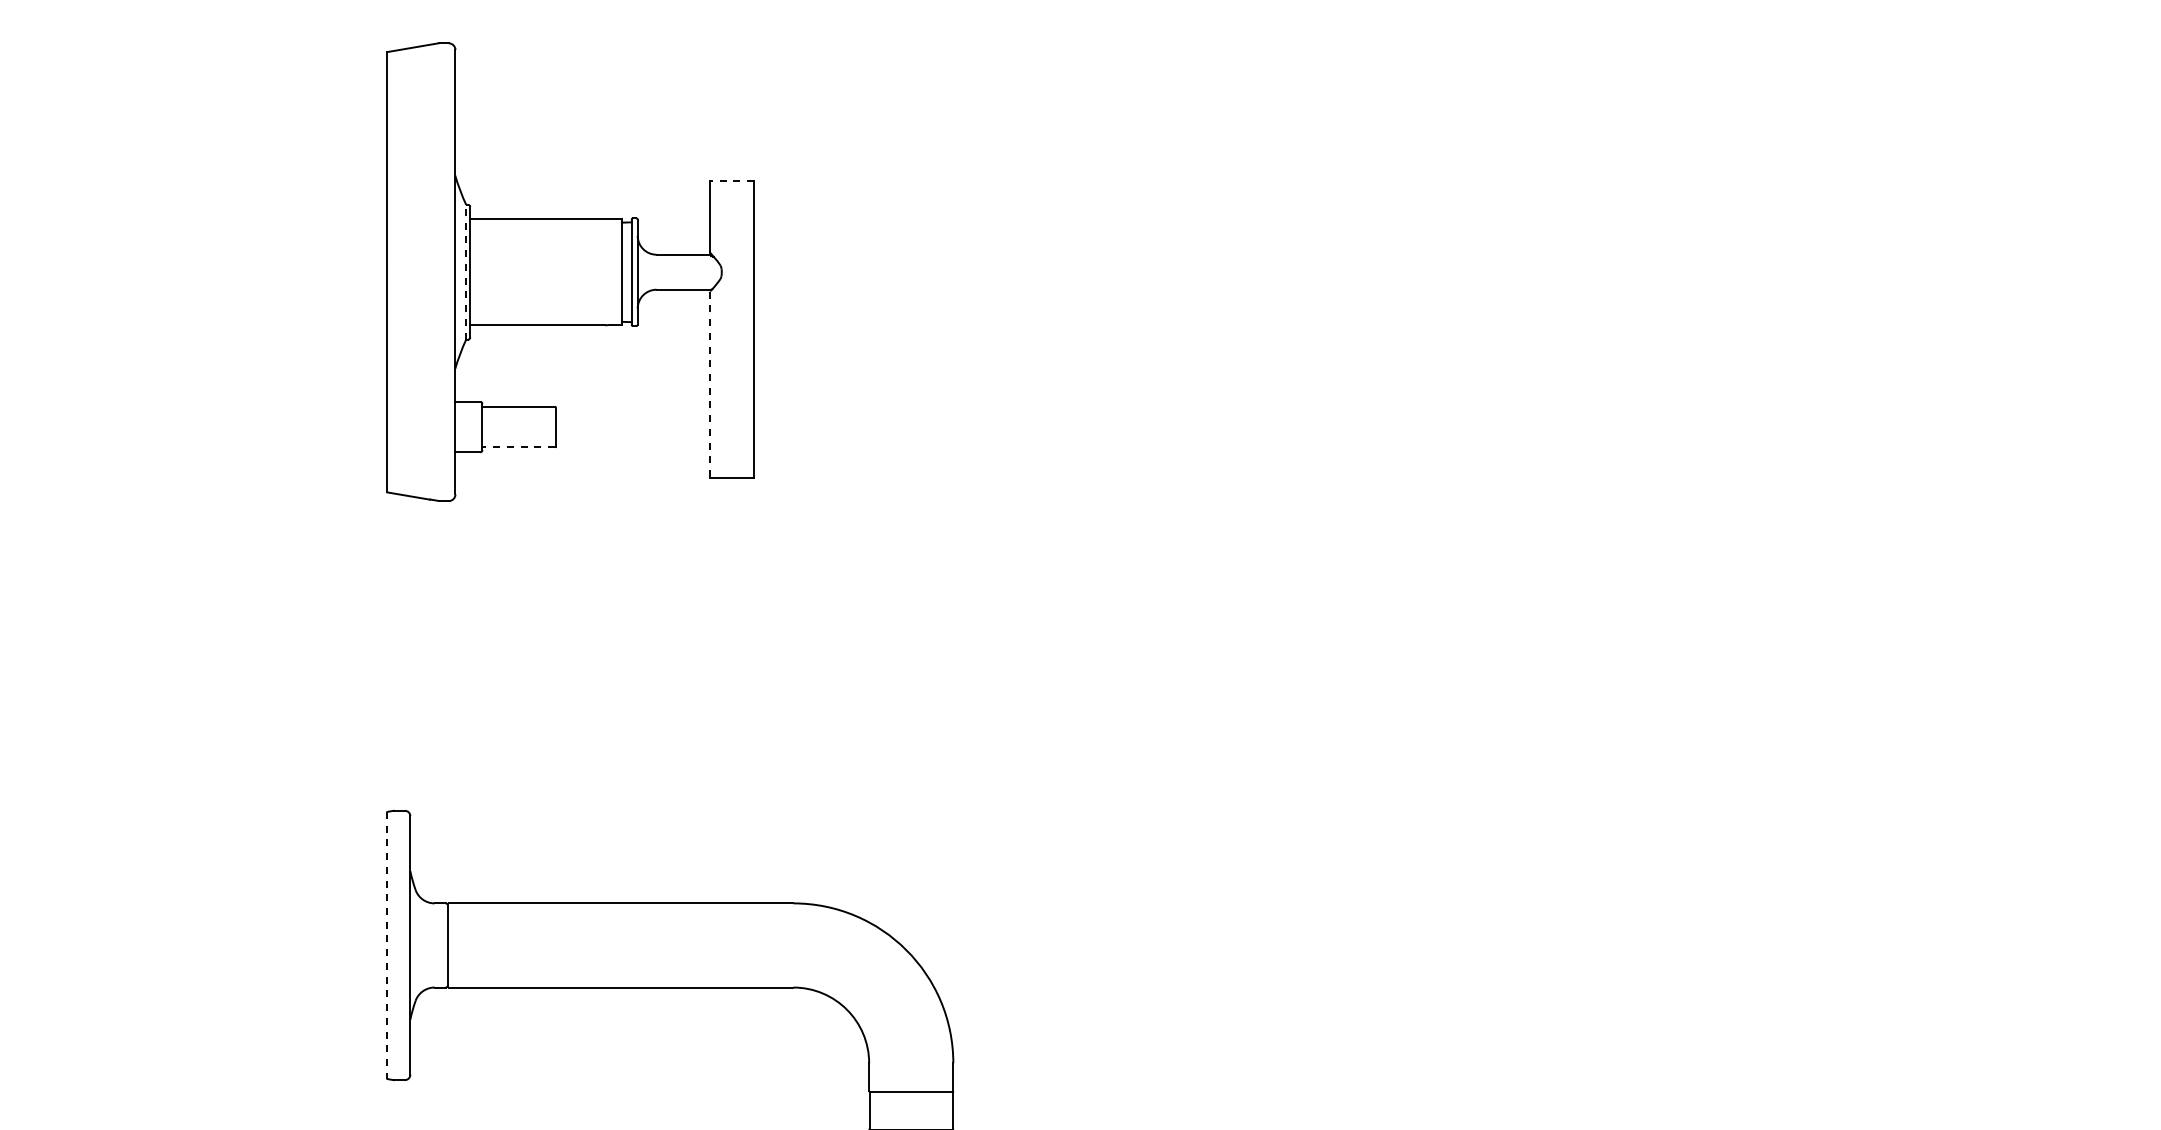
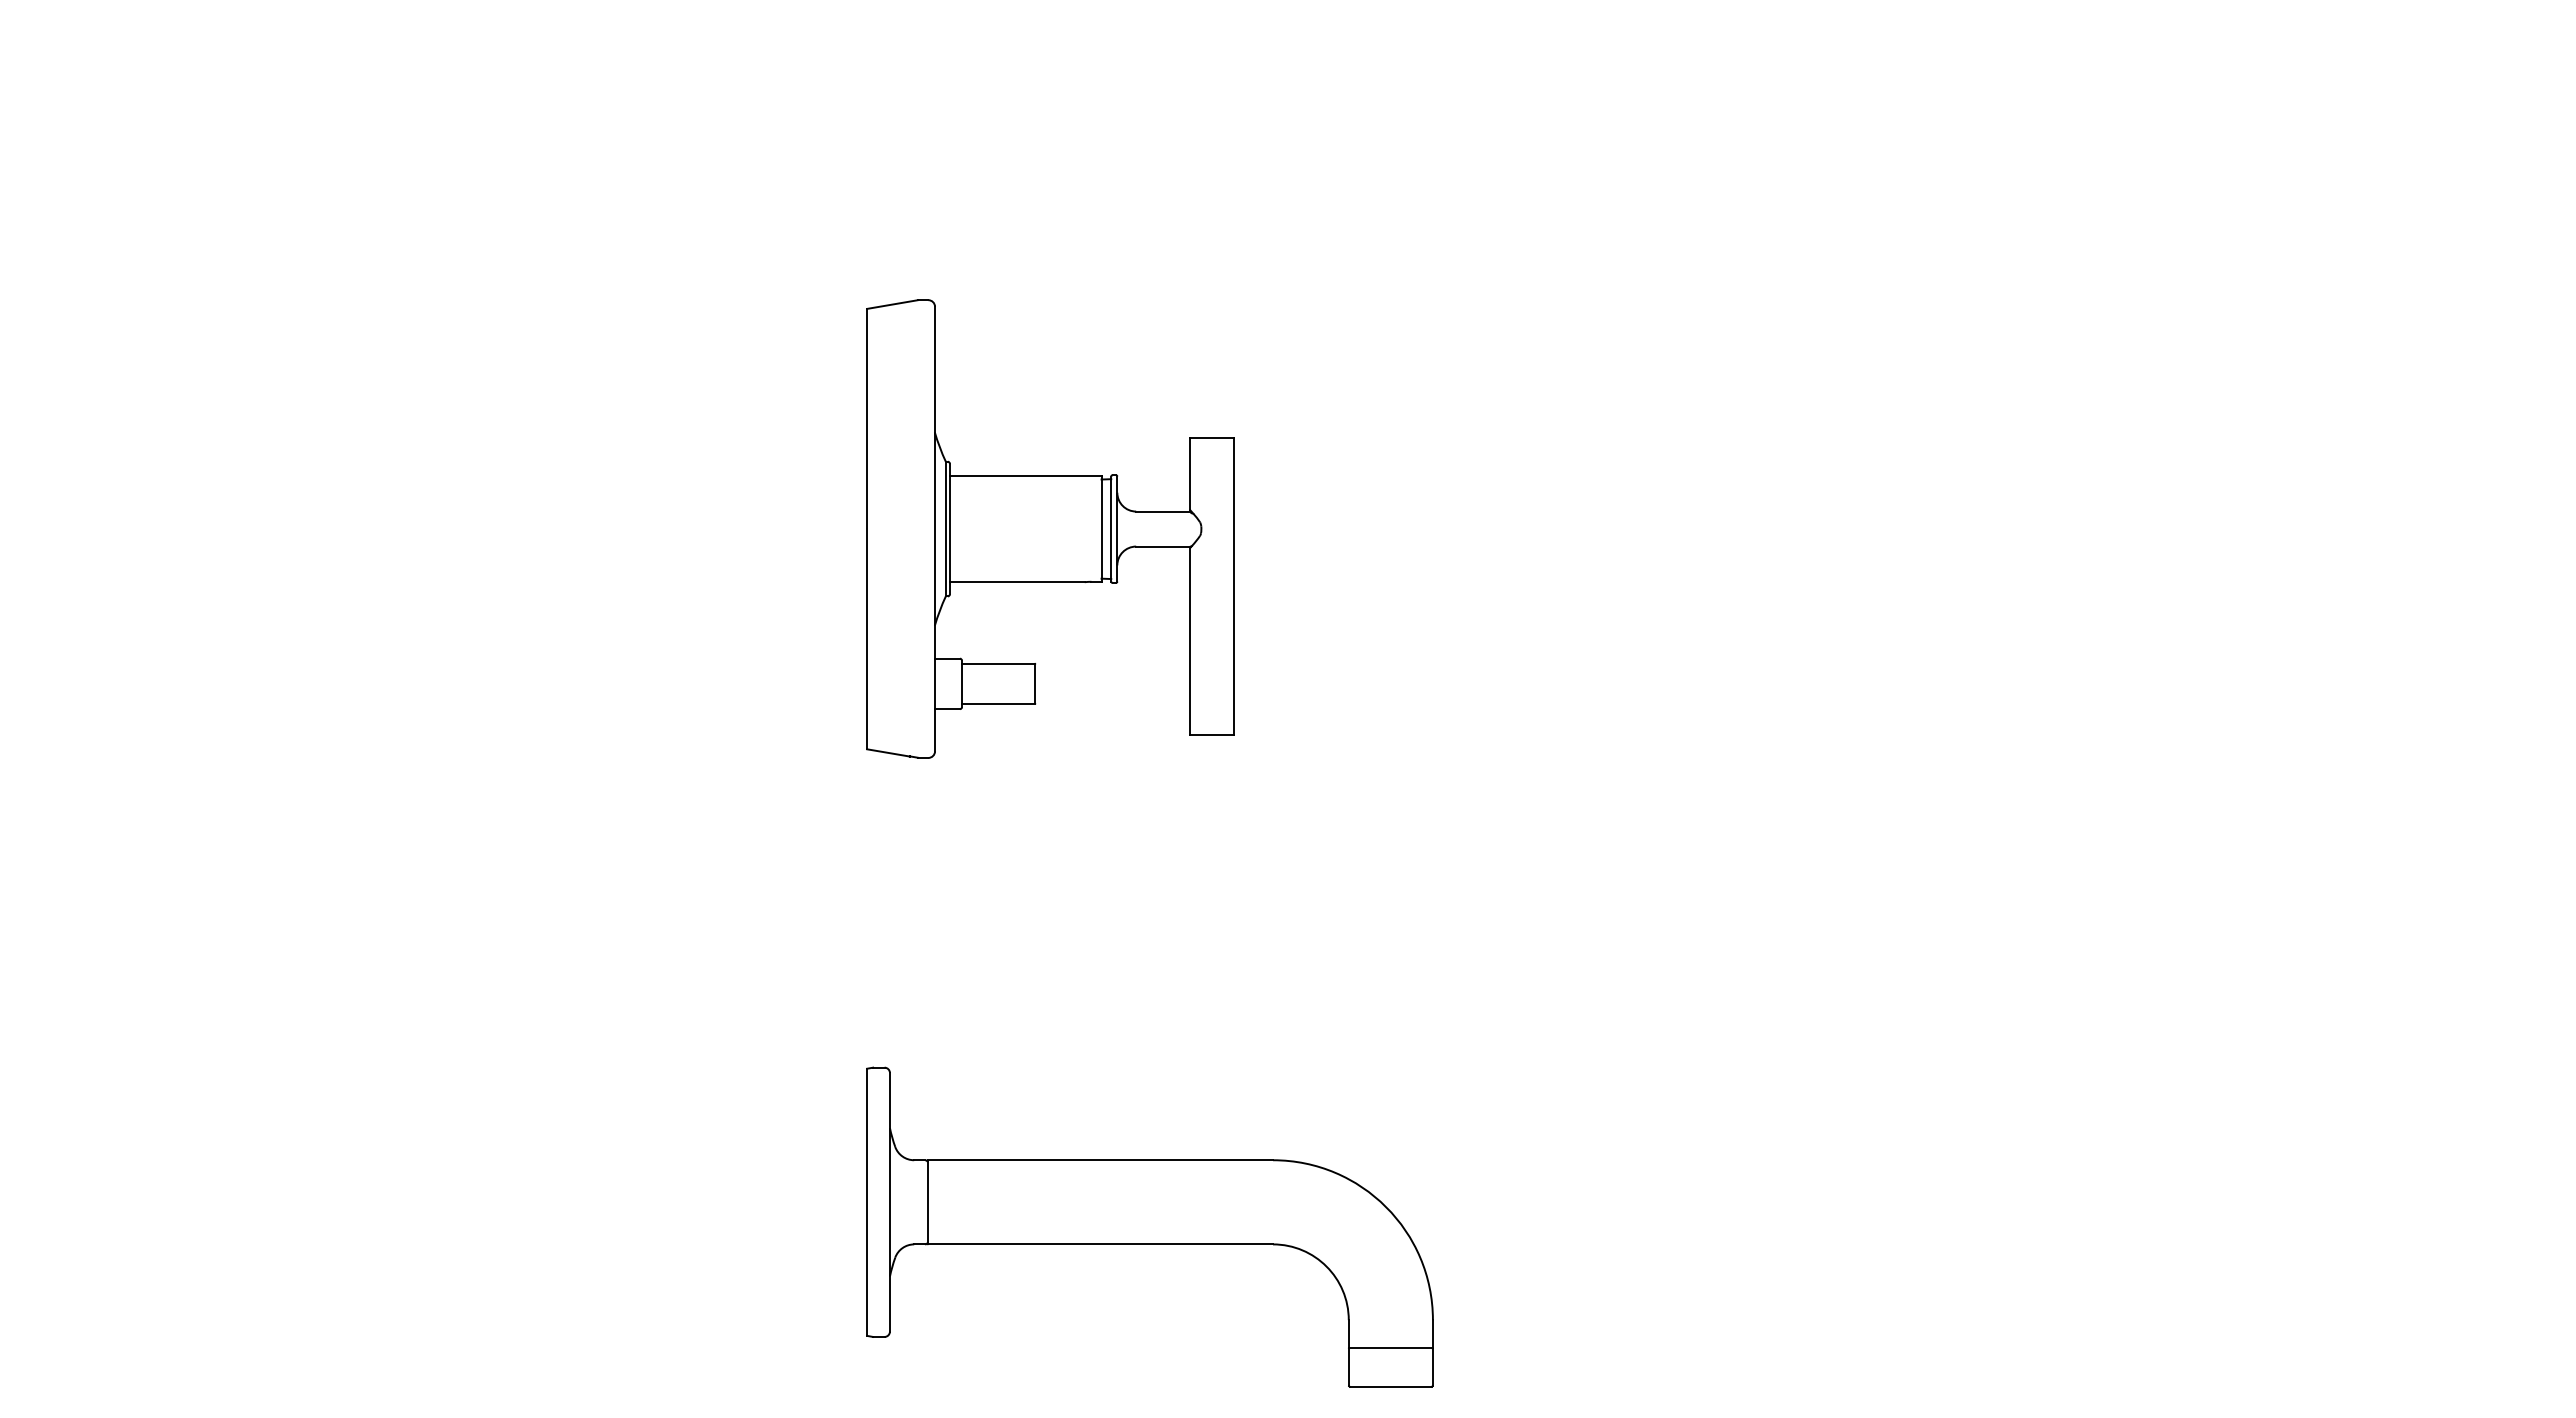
line: (731, 181) -> (1211, 438), dashed -> solid
line: (465, 271) -> (945, 528), dashed -> solid
line: (710, 385) -> (1190, 642), dashed -> solid
line: (517, 447) -> (997, 704), dashed -> solid
line: (387, 945) -> (867, 1202), dashed -> solid

